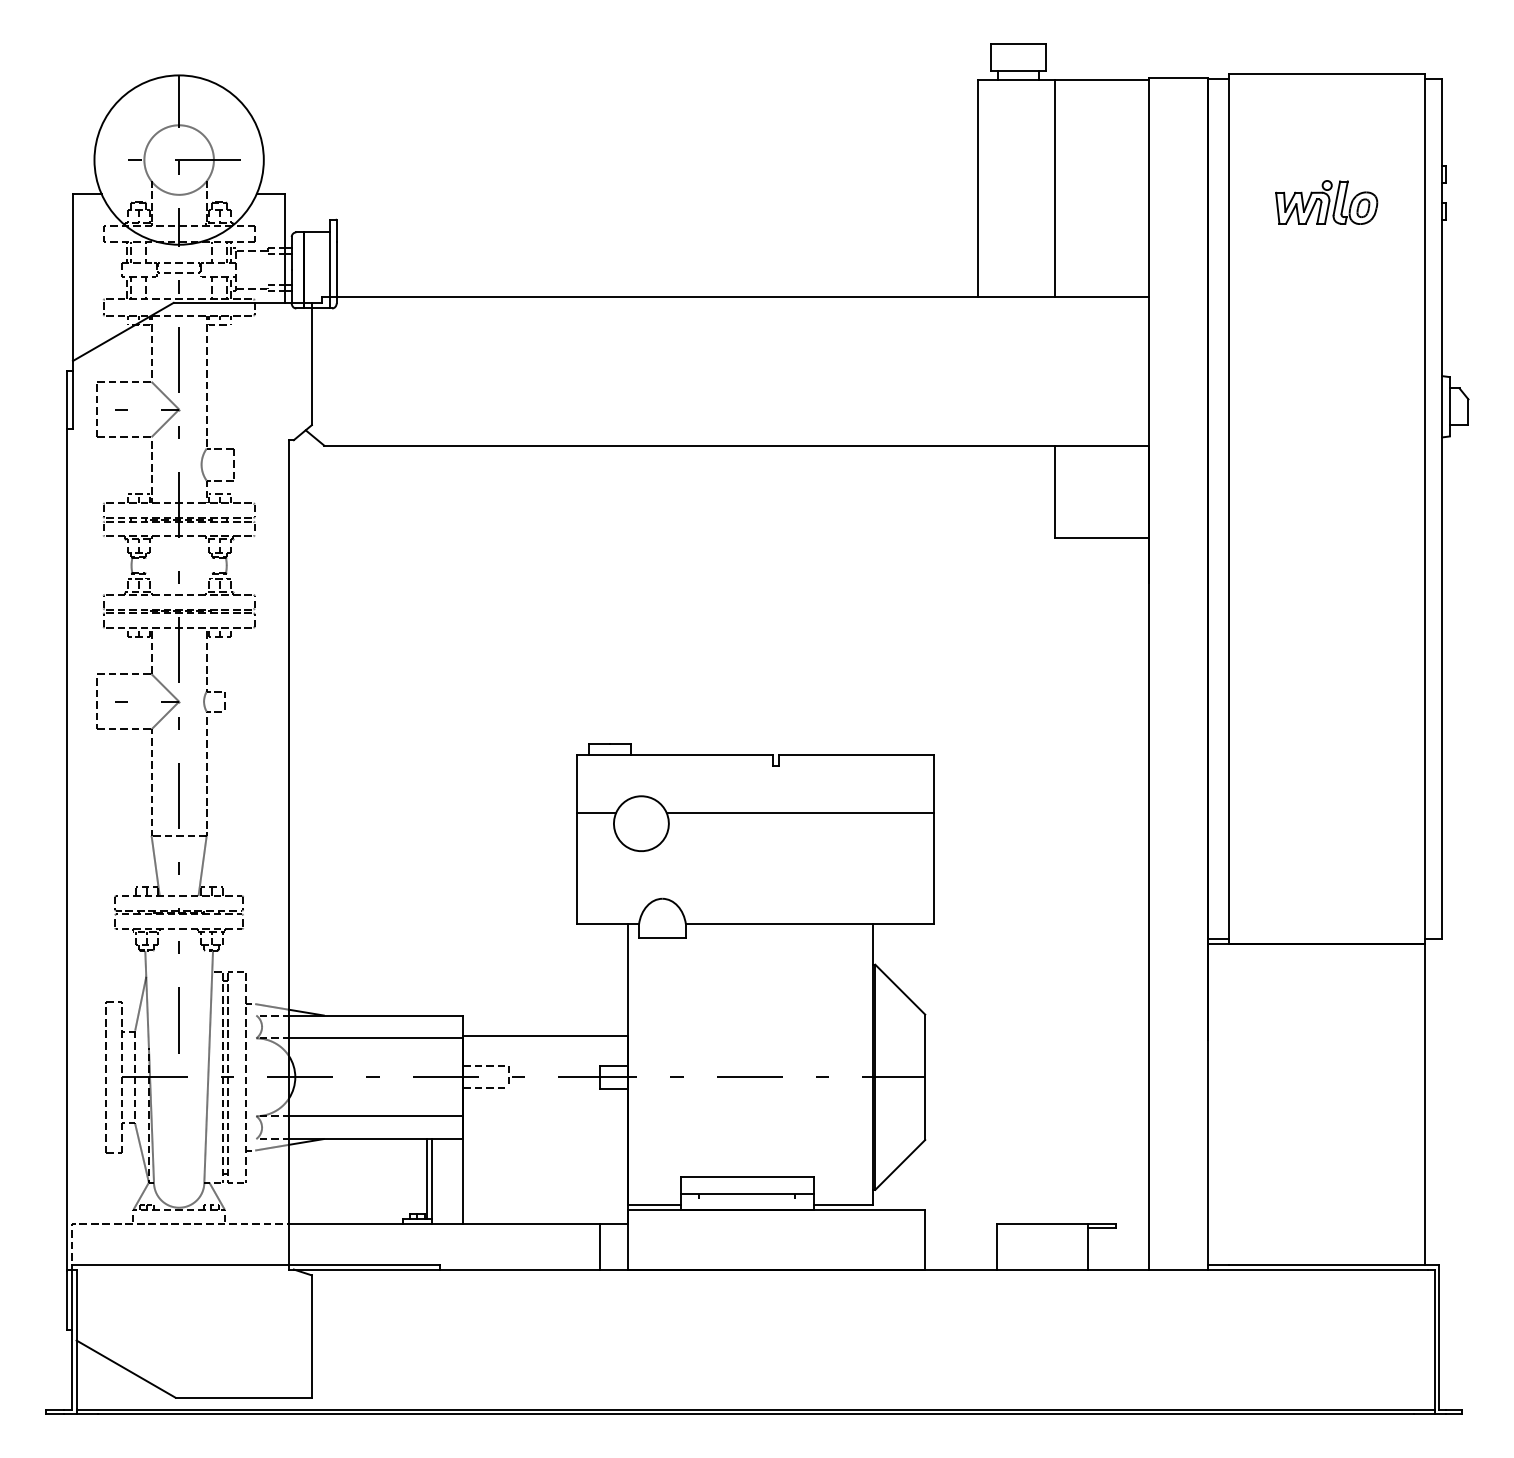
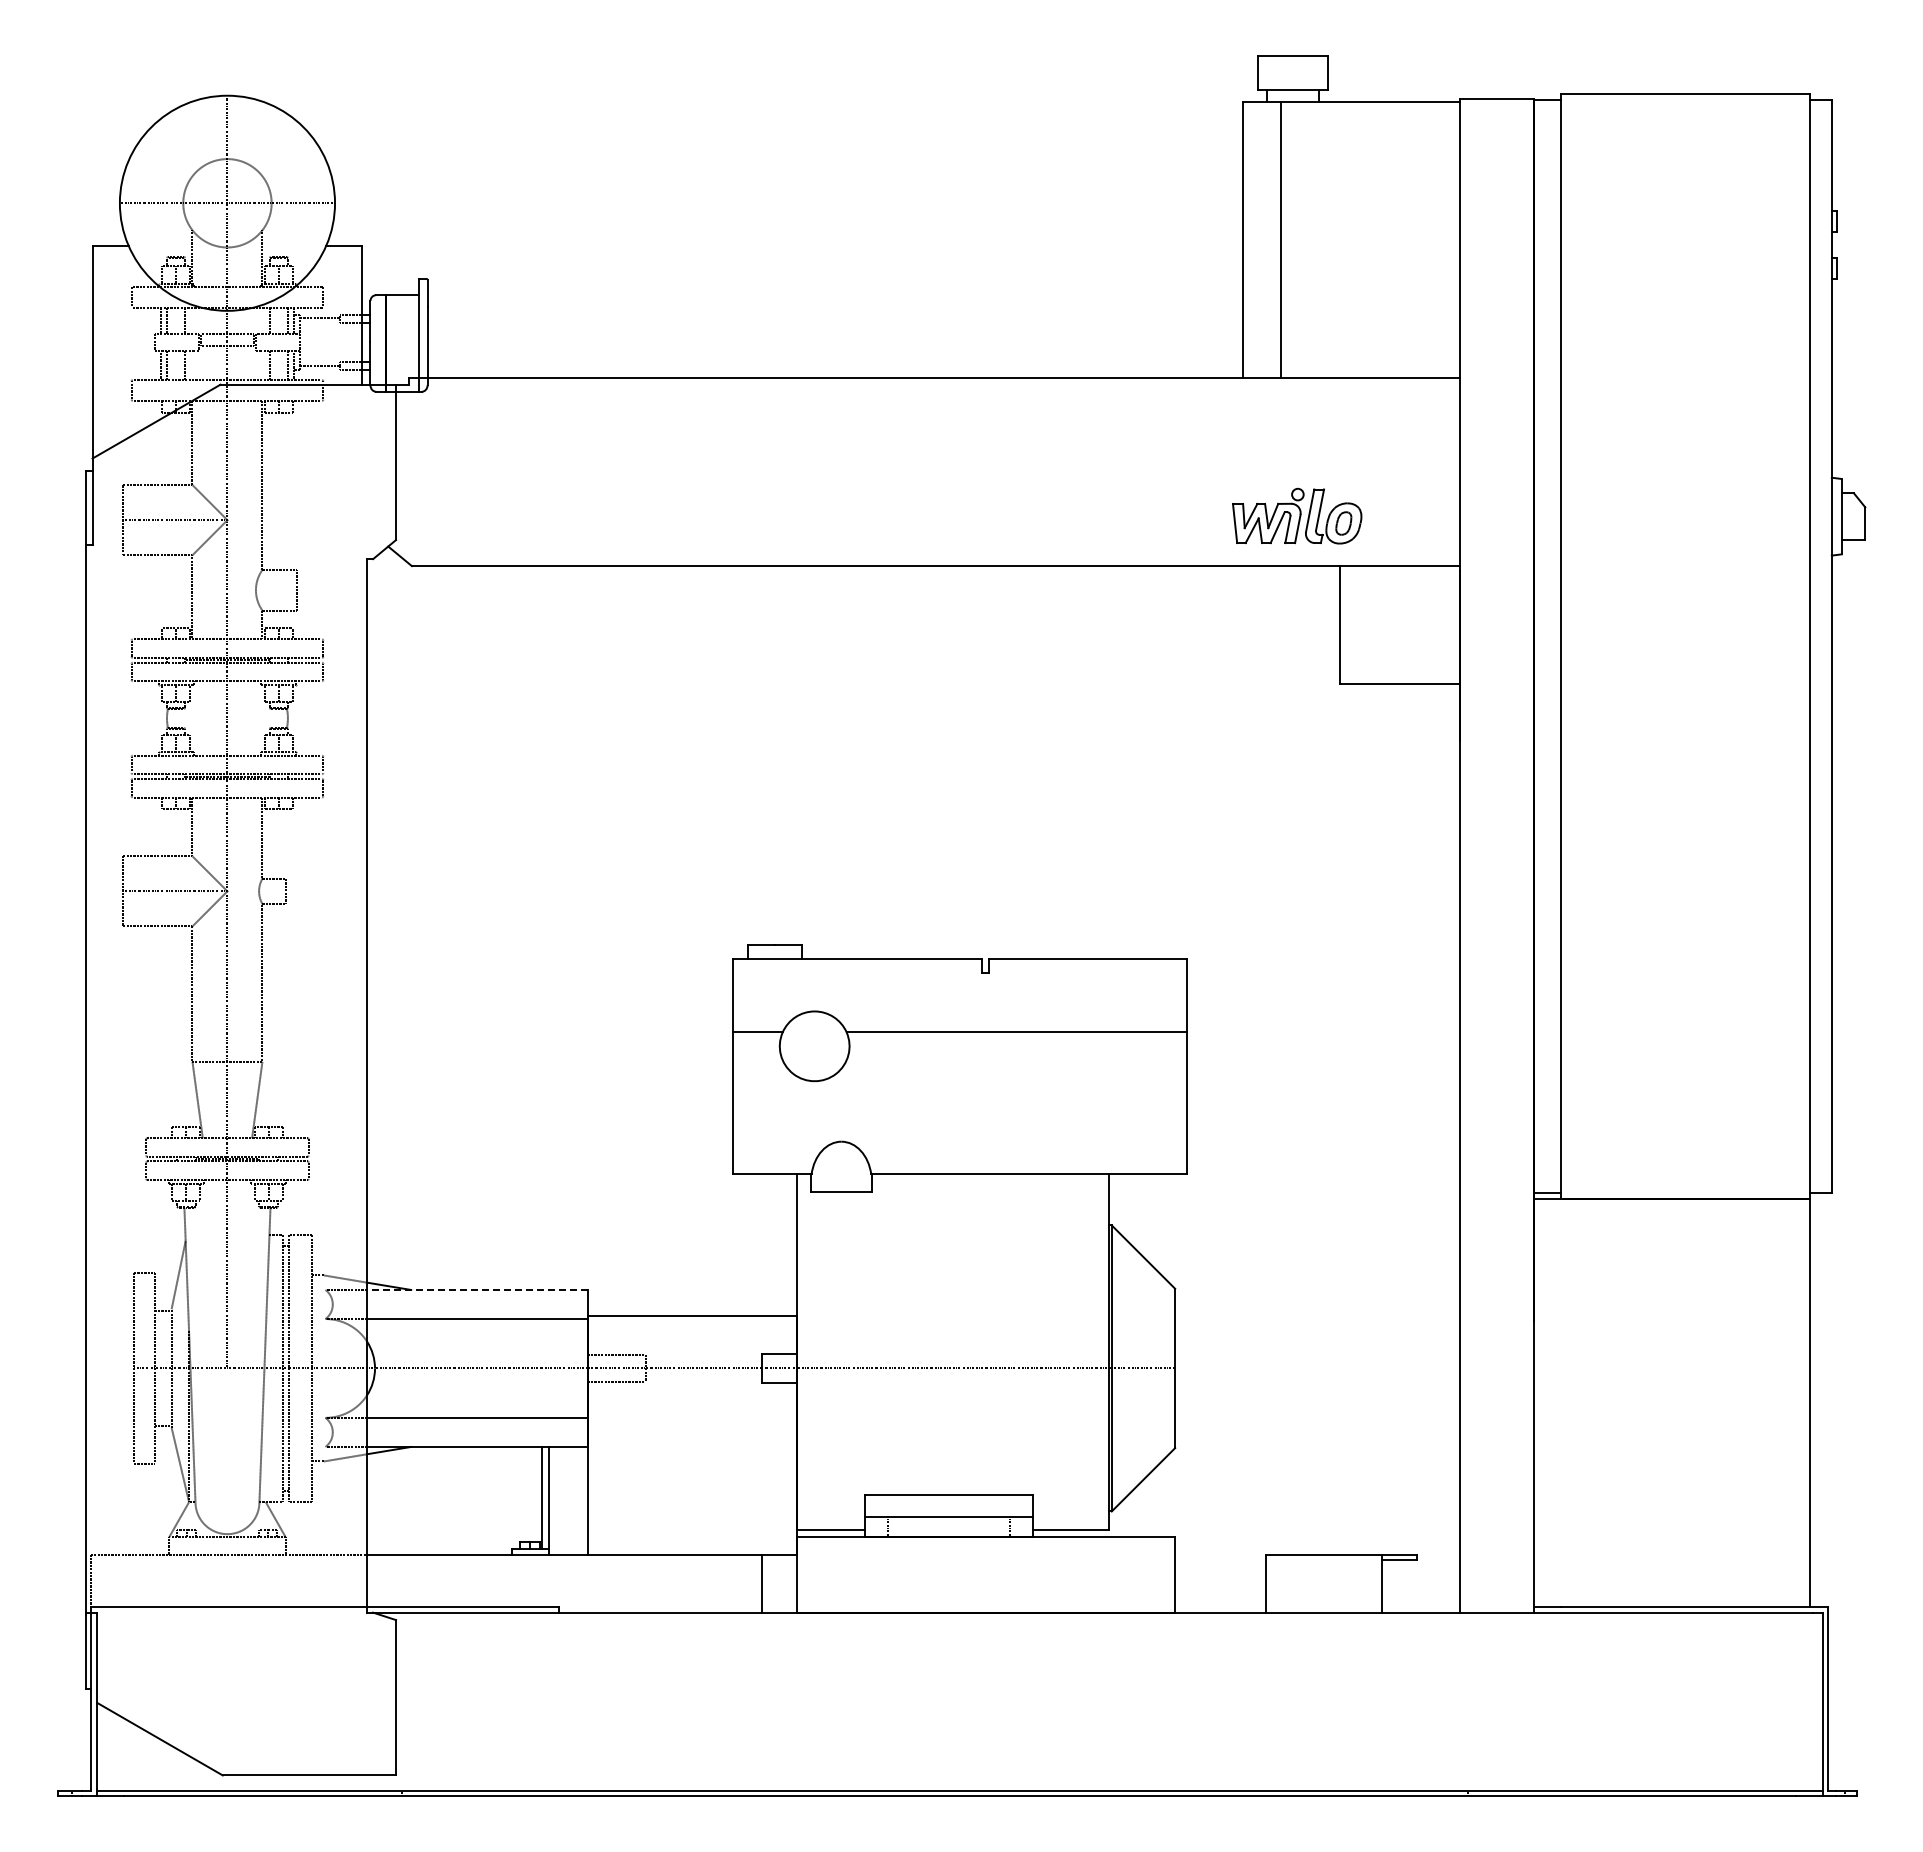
line: (1055, 188) -> (1281, 239), moved
part: (1326, 201) -> (1297, 515), moved
line: (375, 1015) -> (476, 1289), solid -> dashed

